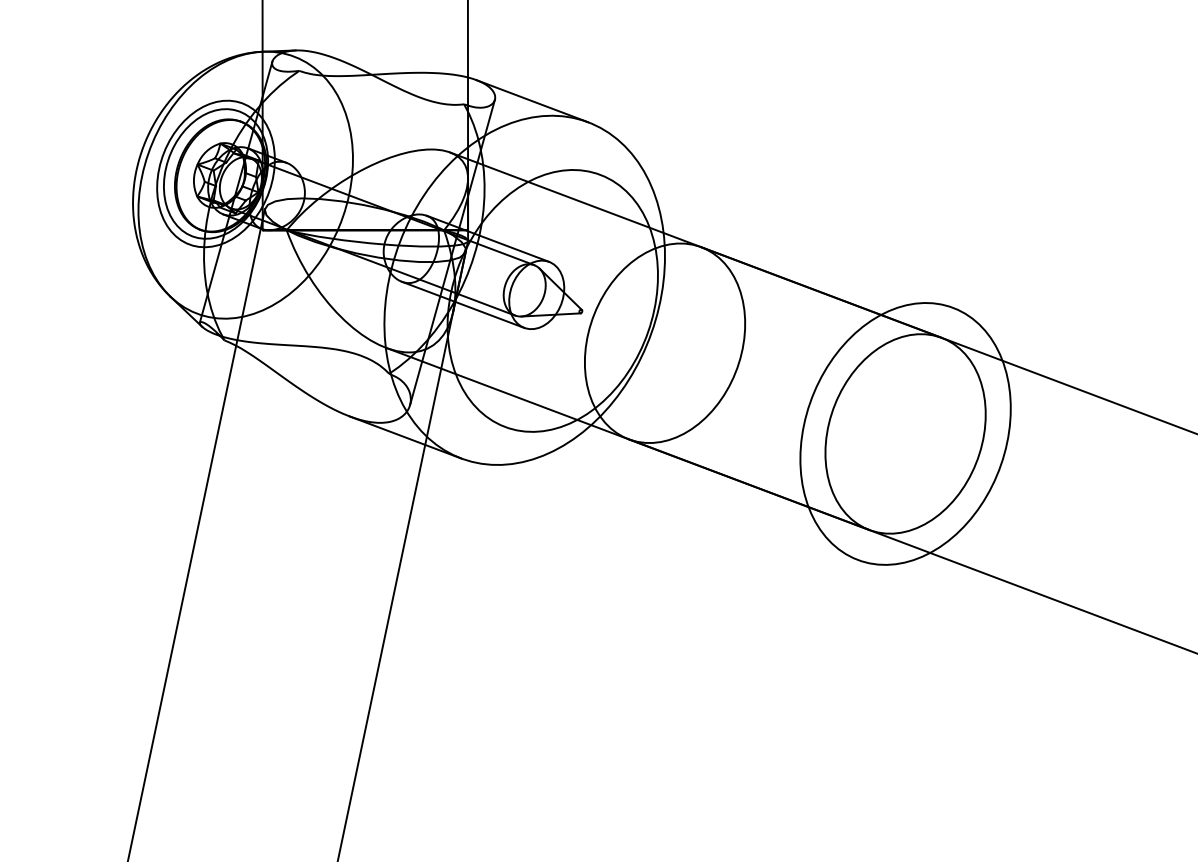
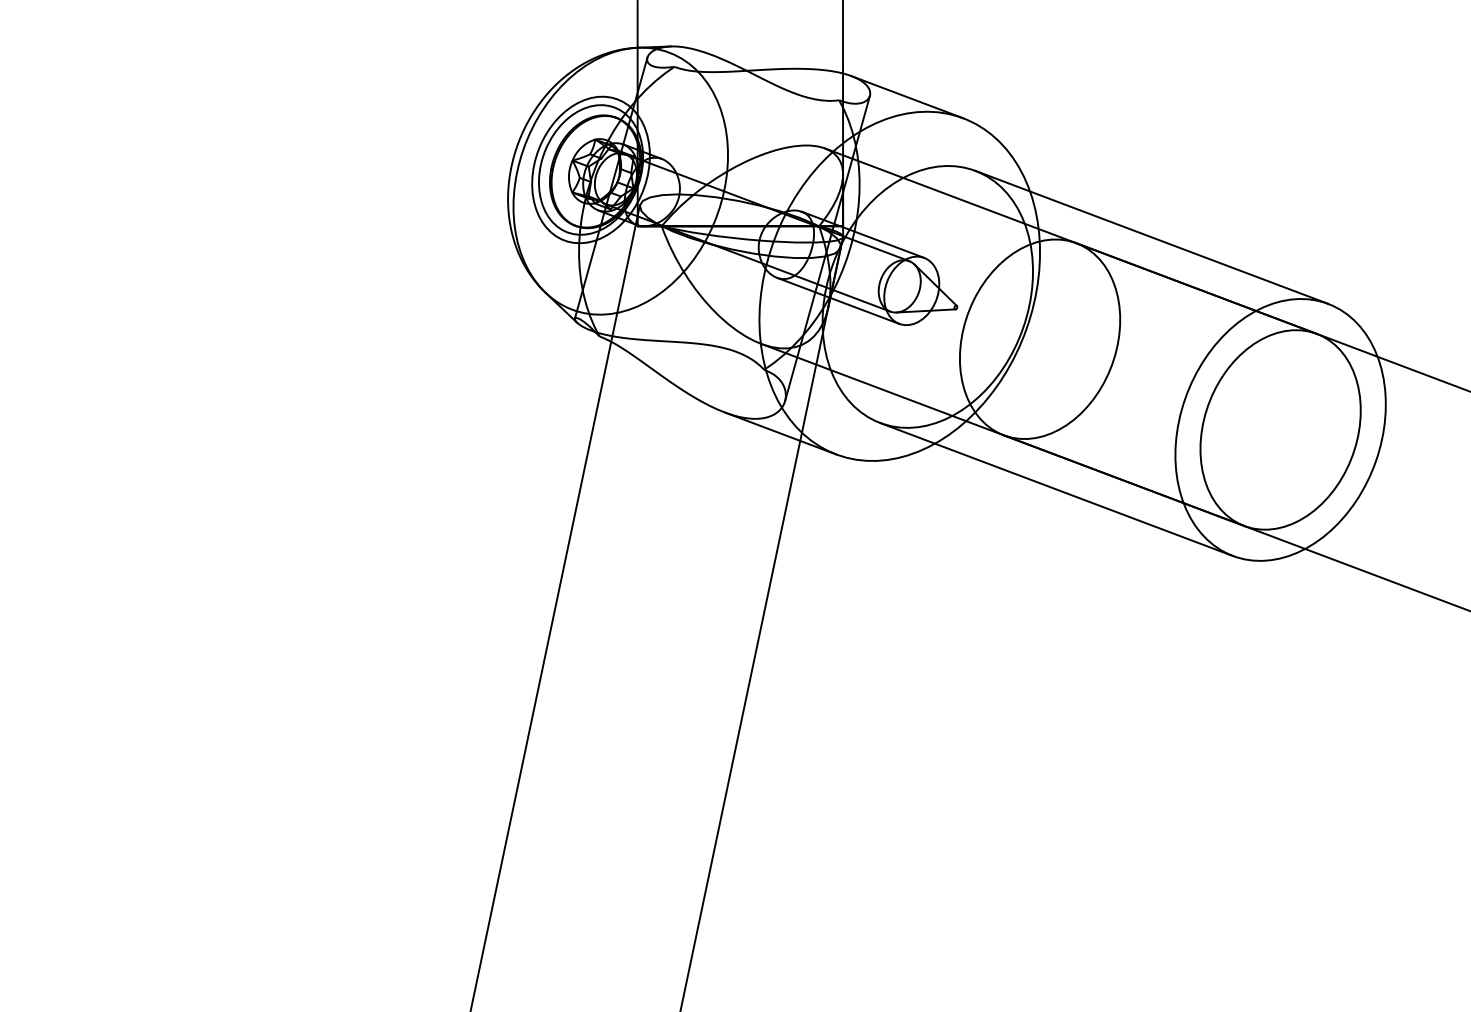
line: (776, 240) -> (1151, 236), added
line: (681, 493) -> (1056, 489), added

